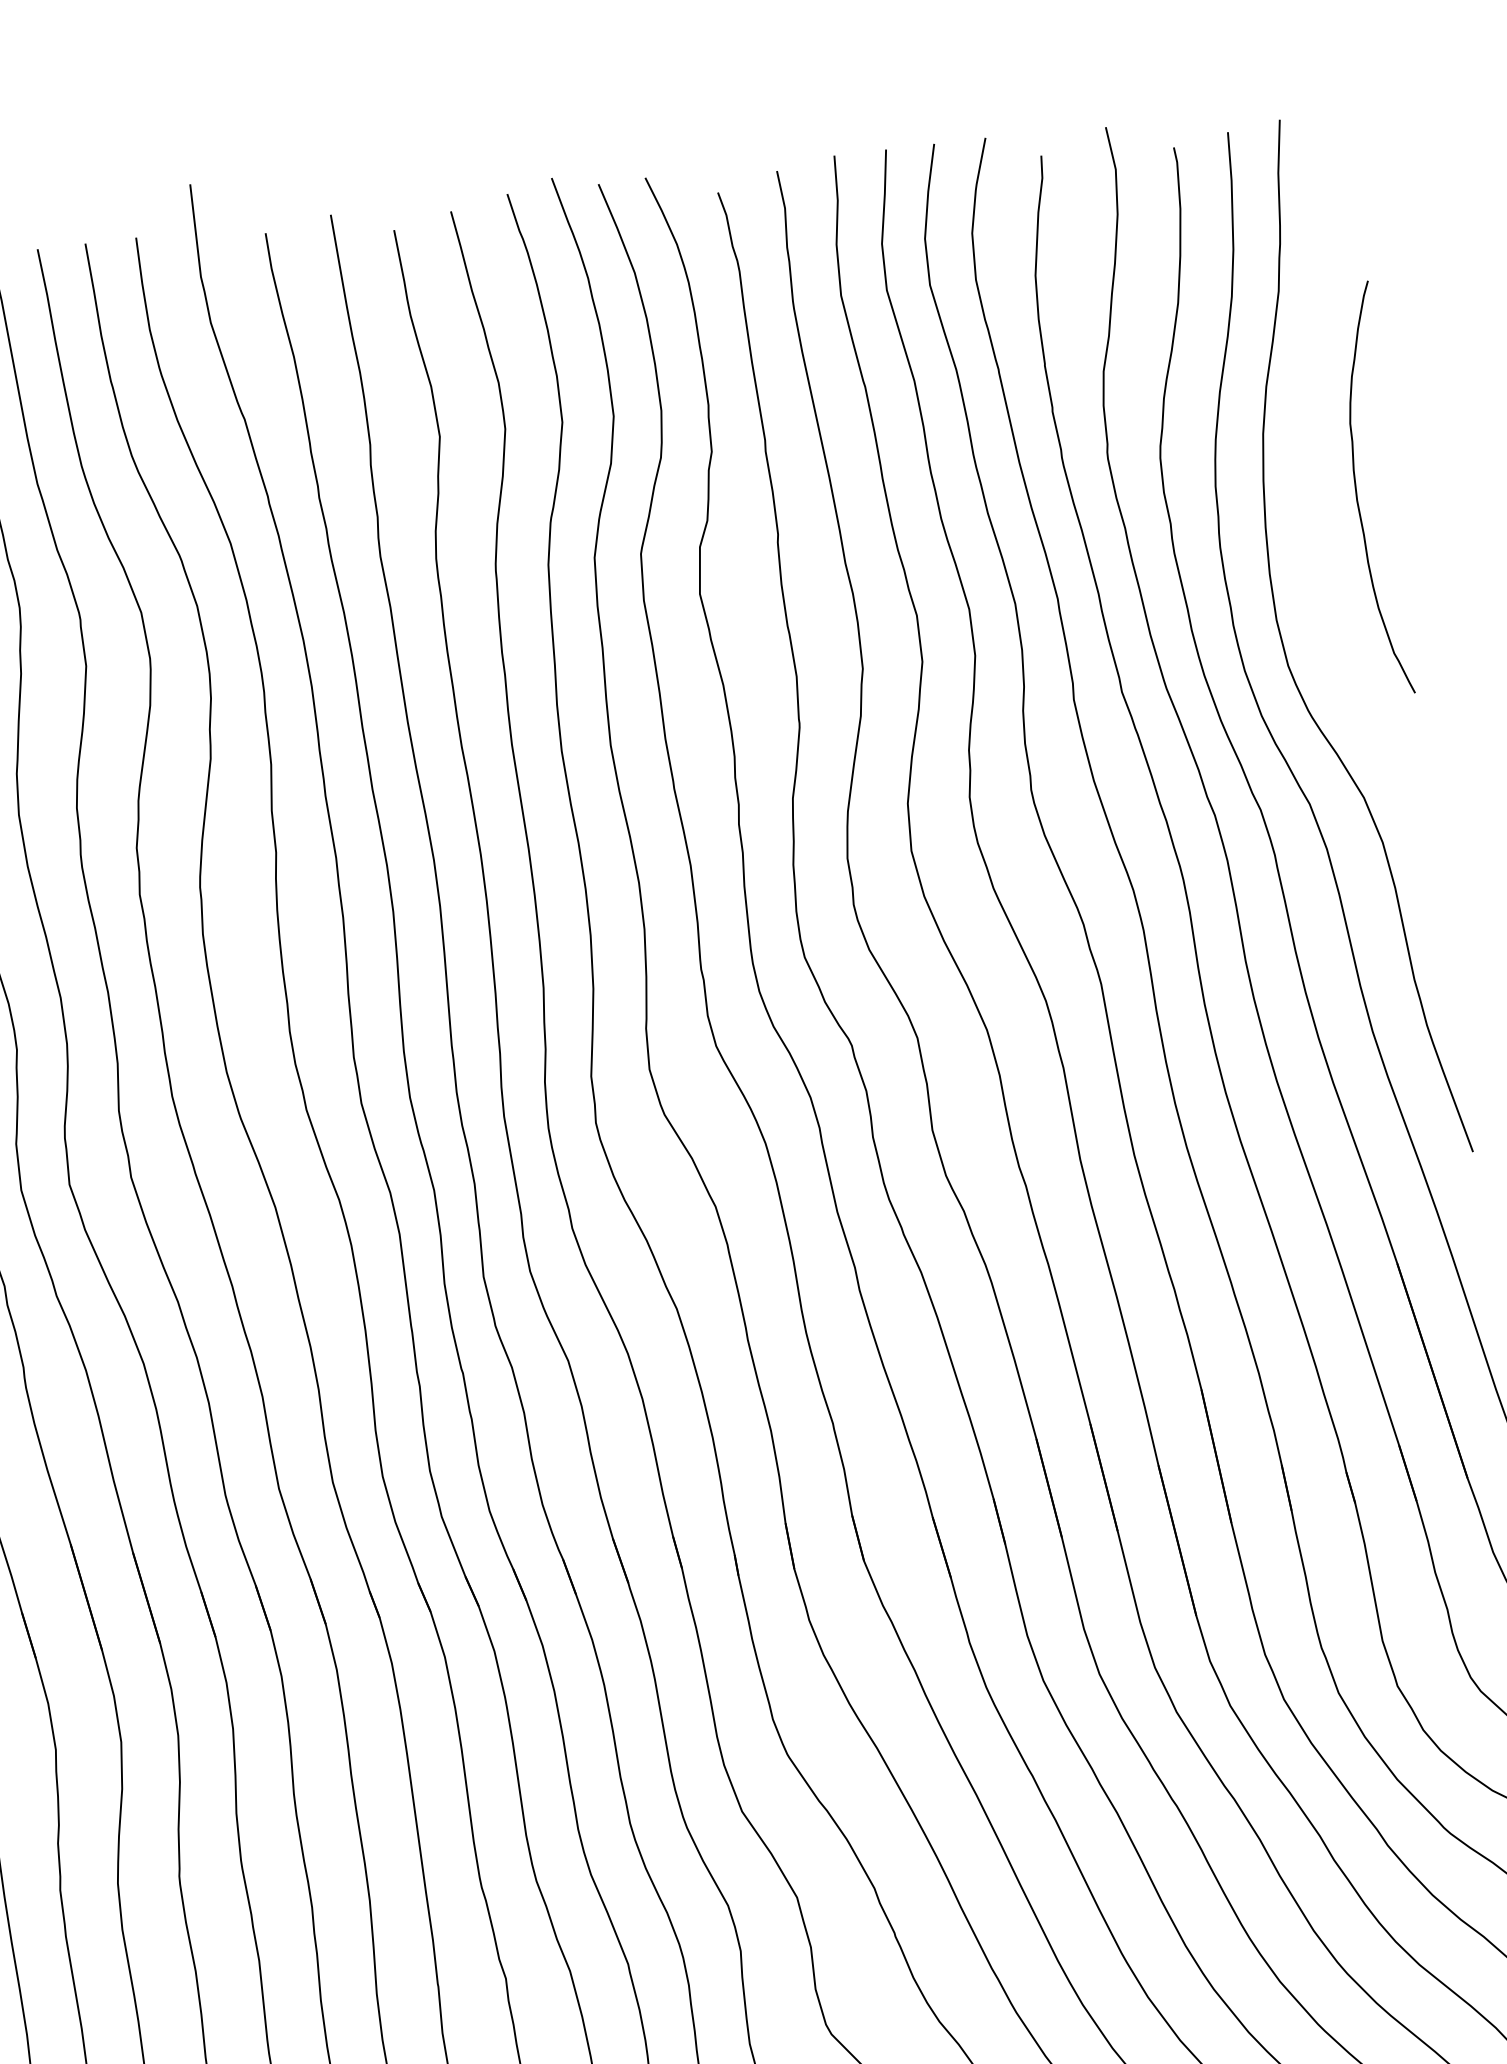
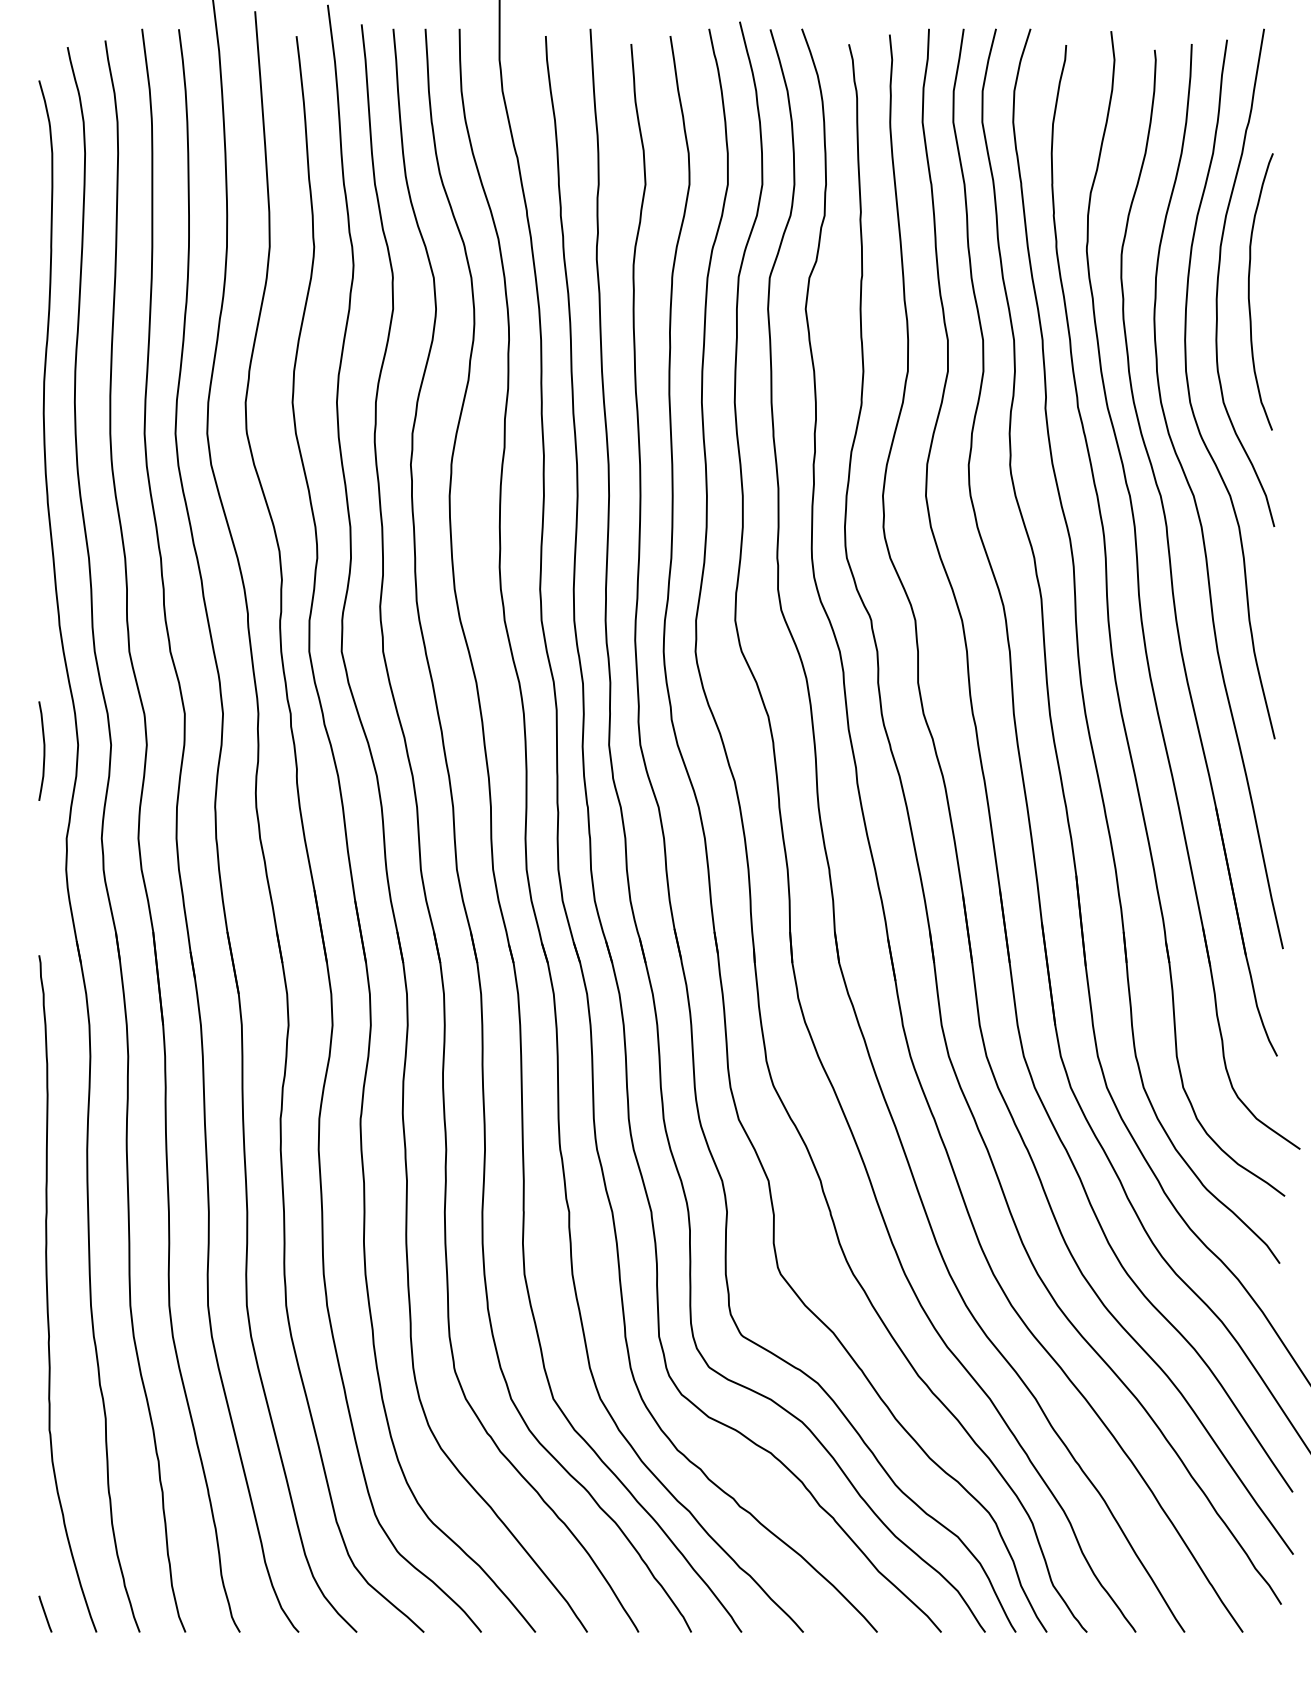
curve: (1309, 471) -> (1219, 275), added

